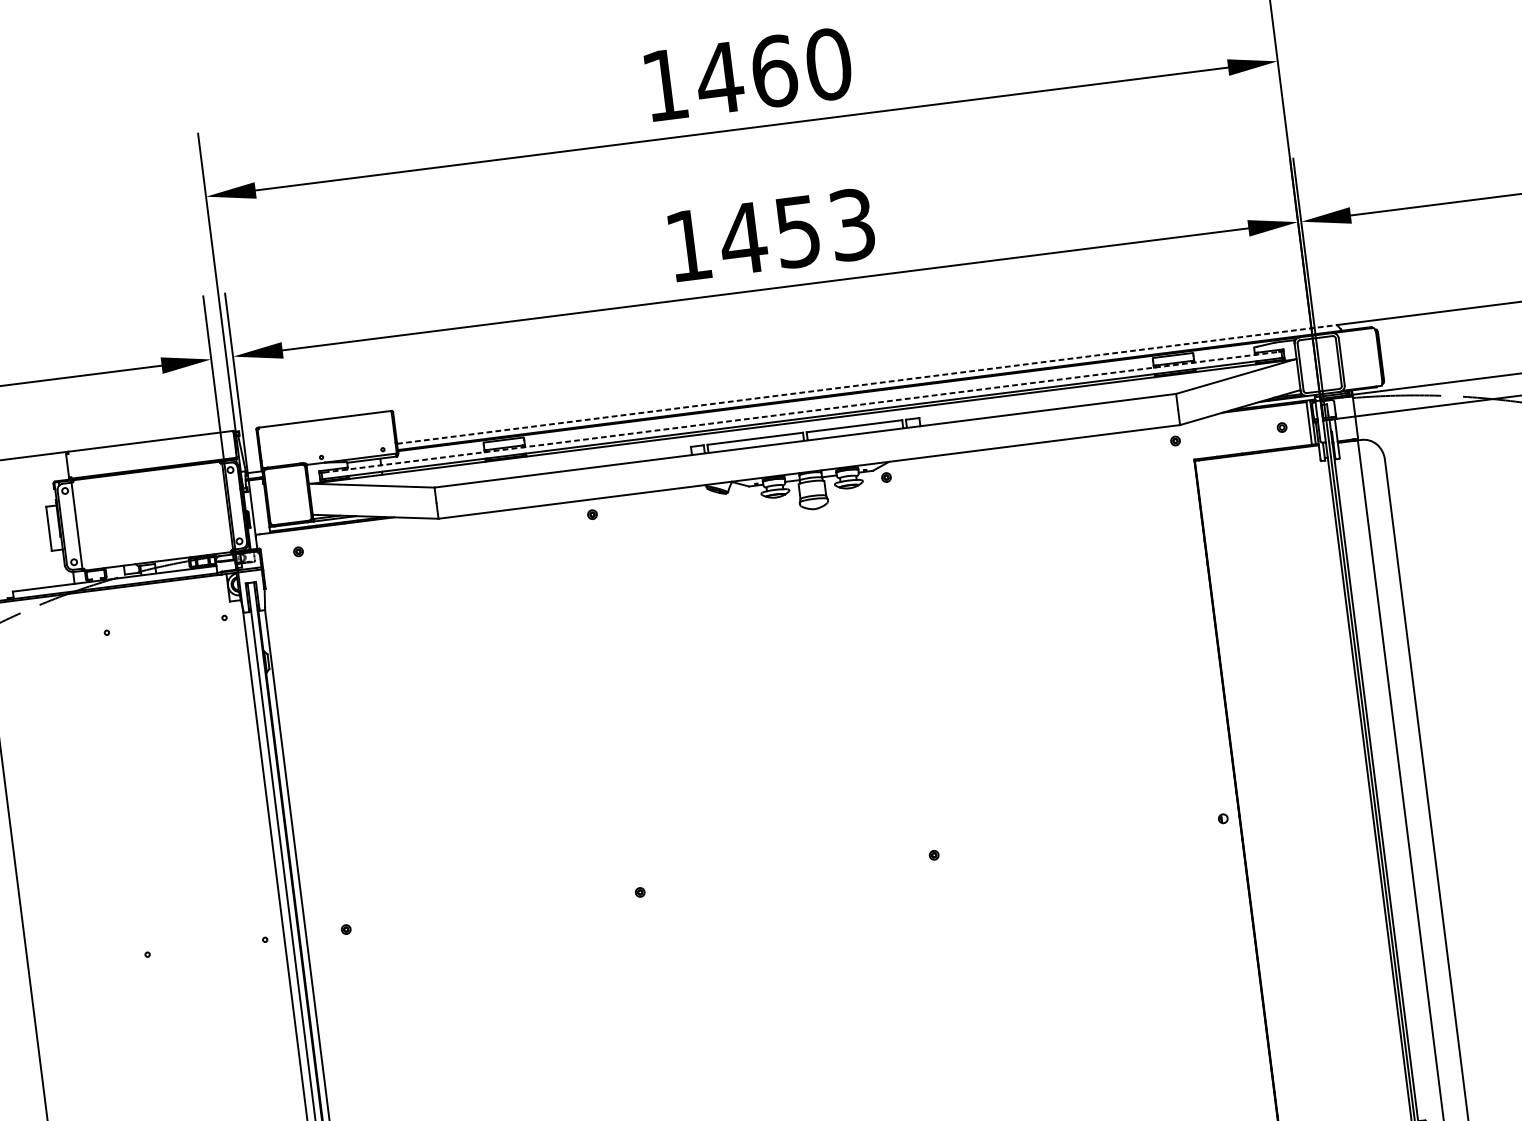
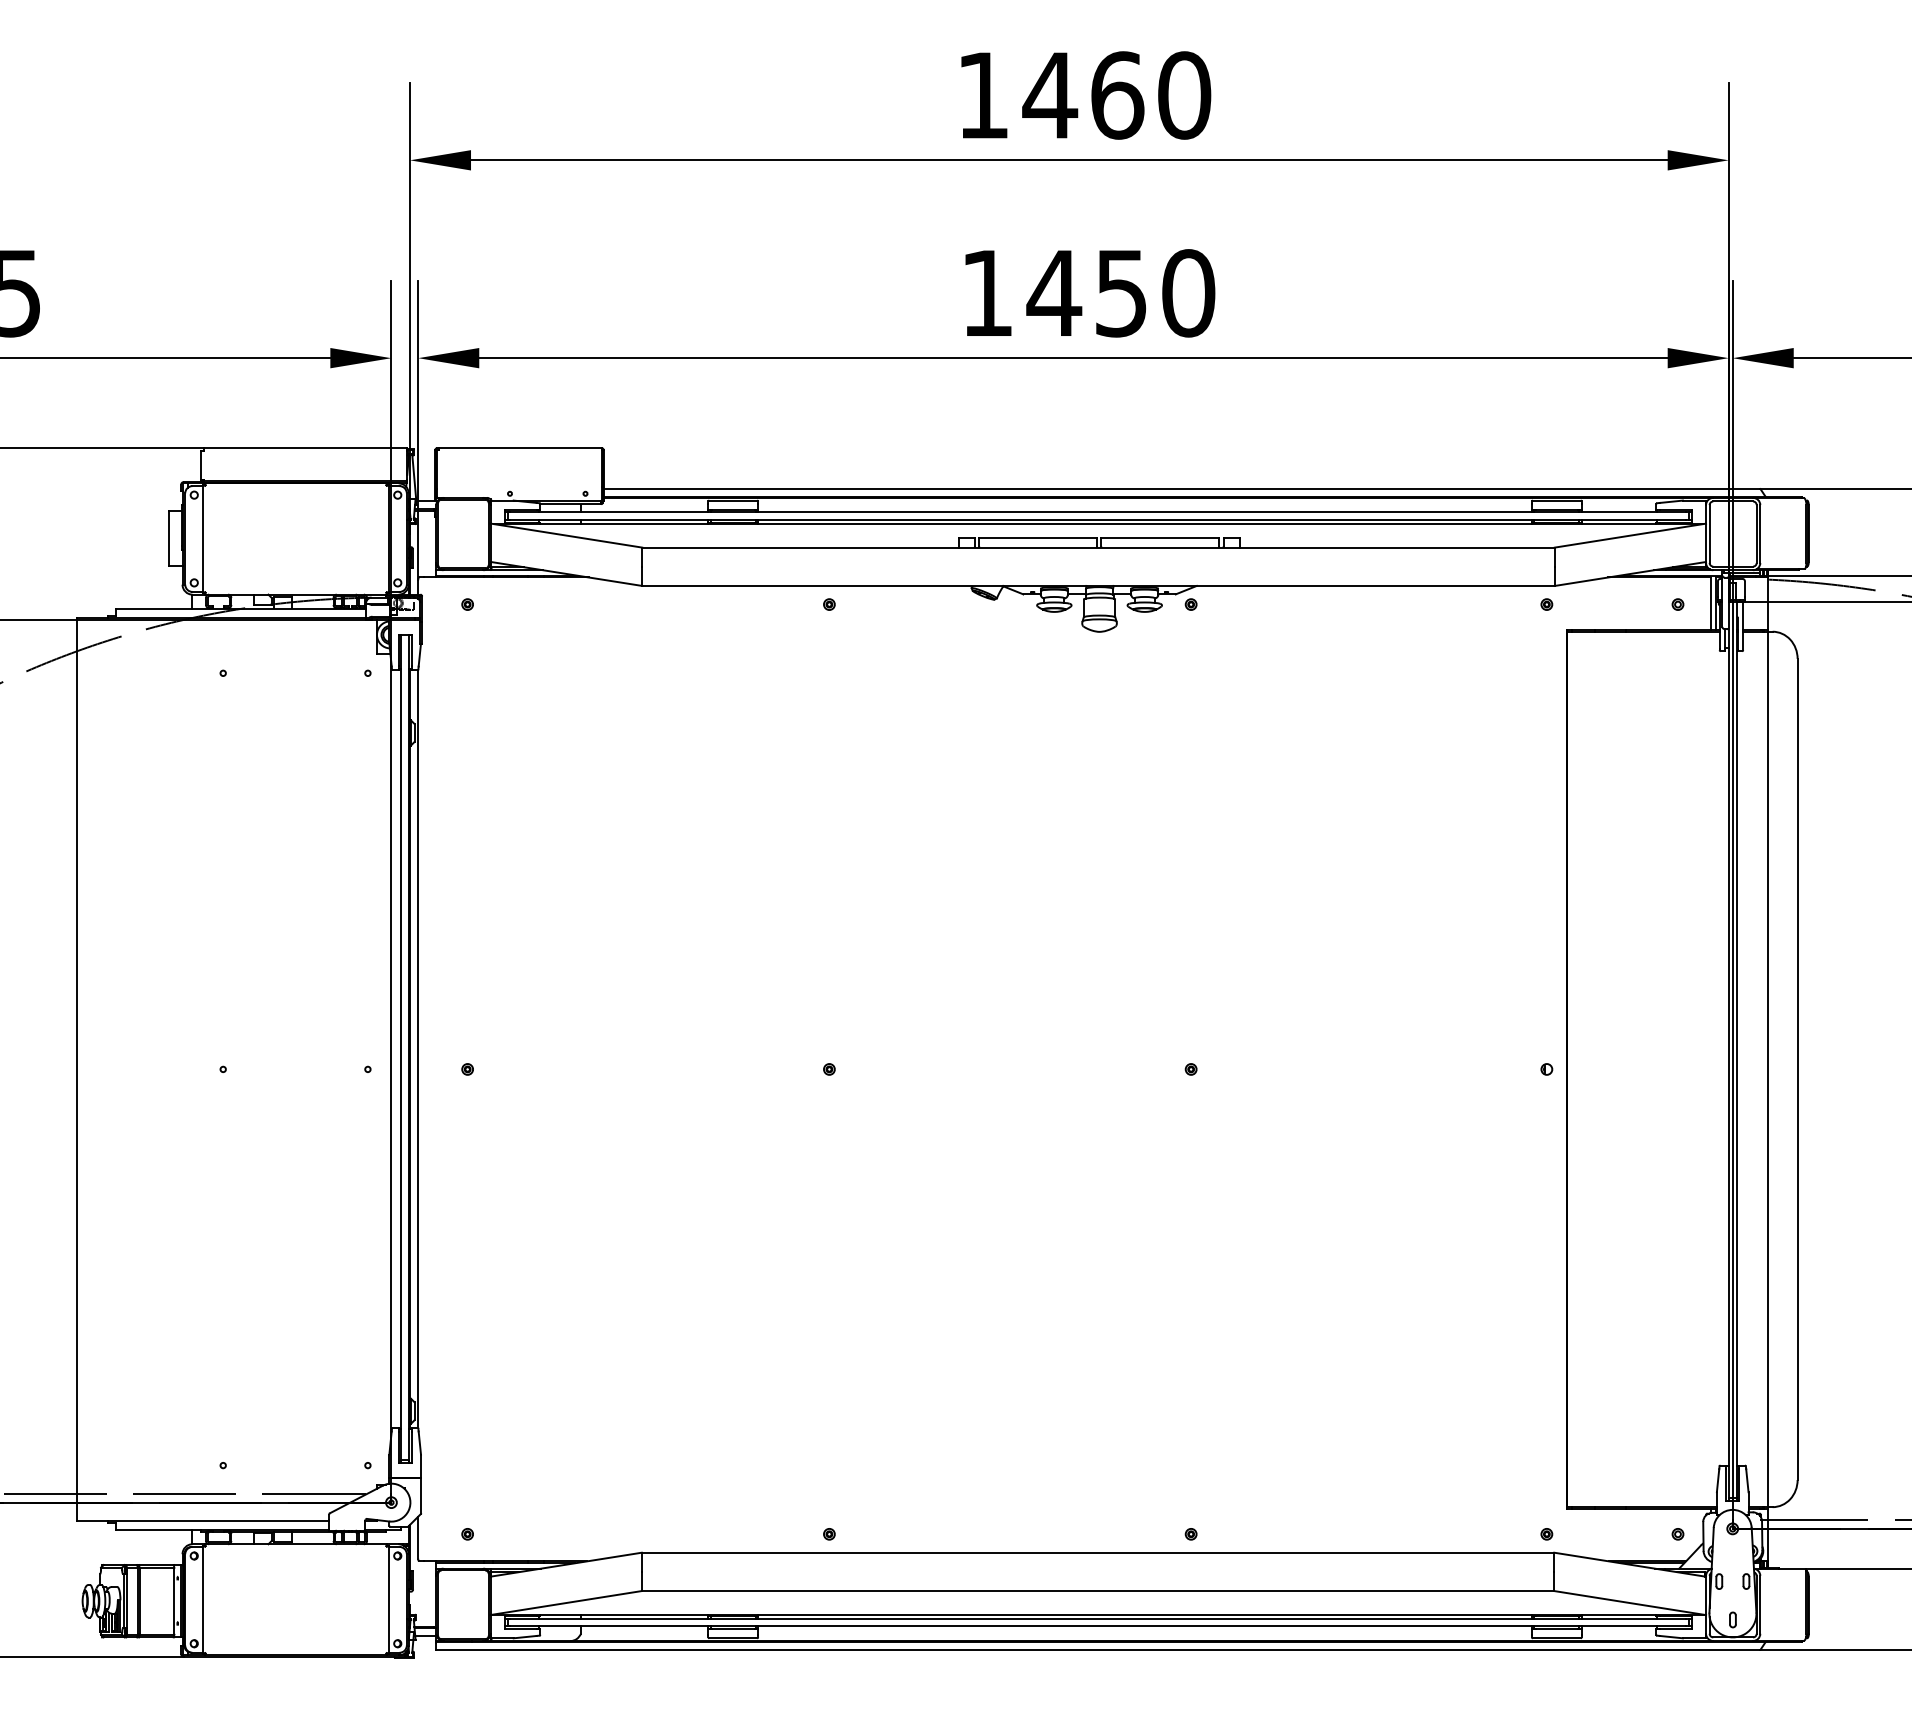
text: (852, 225) -> (1188, 293), 1453 -> 1450
line: (867, 384) -> (1182, 488), dashed -> solid
line: (801, 412) -> (1098, 512), dashed -> solid

